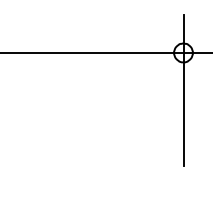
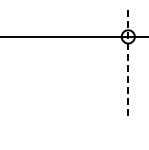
line: (183, 91) -> (128, 63), solid -> dashed

